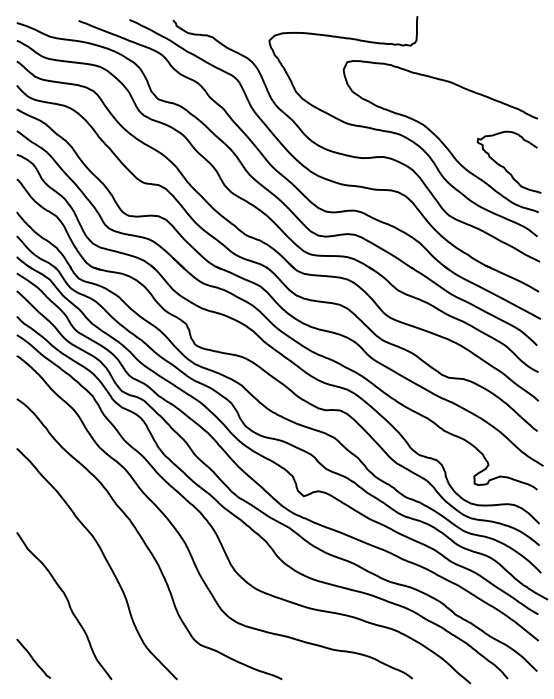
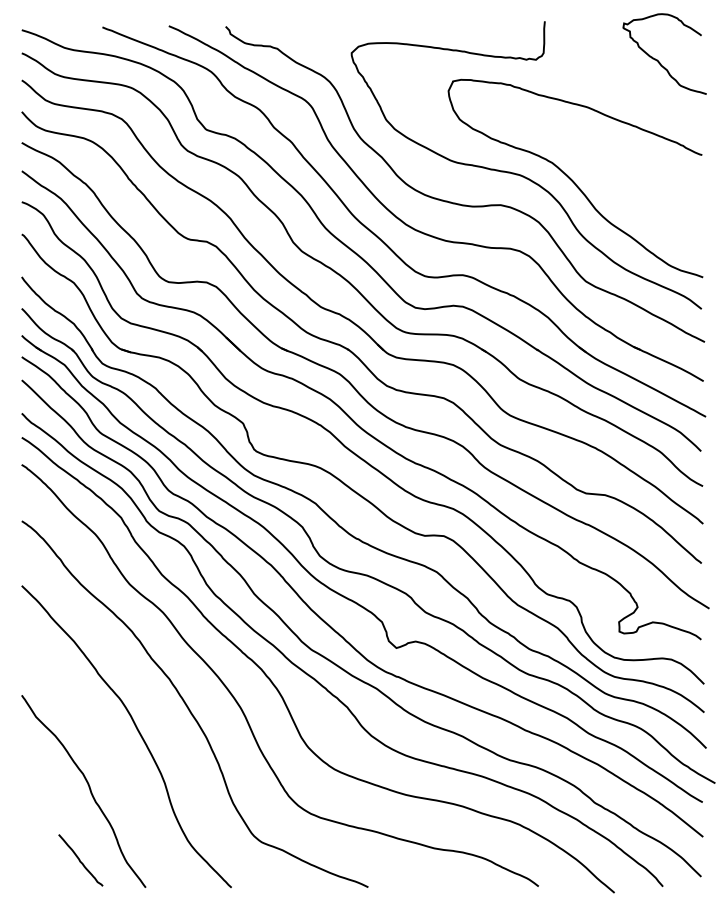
curve: (503, 166) -> (657, 59), moved
curve: (33, 658) -> (80, 860), moved

